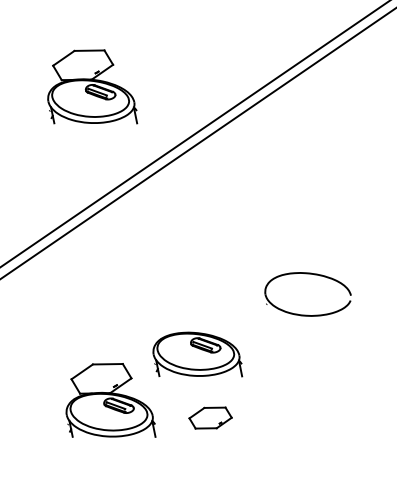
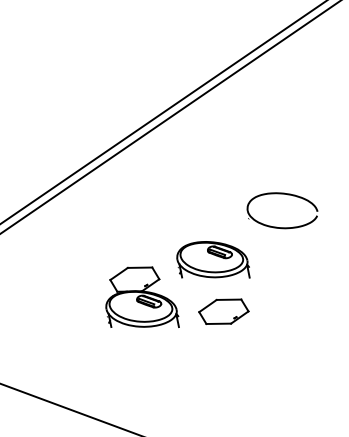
part: (92, 85) -> (127, 40), removed
part: (314, 275) -> (287, 195), moved
part: (210, 417) -> (223, 311), size x1.43

